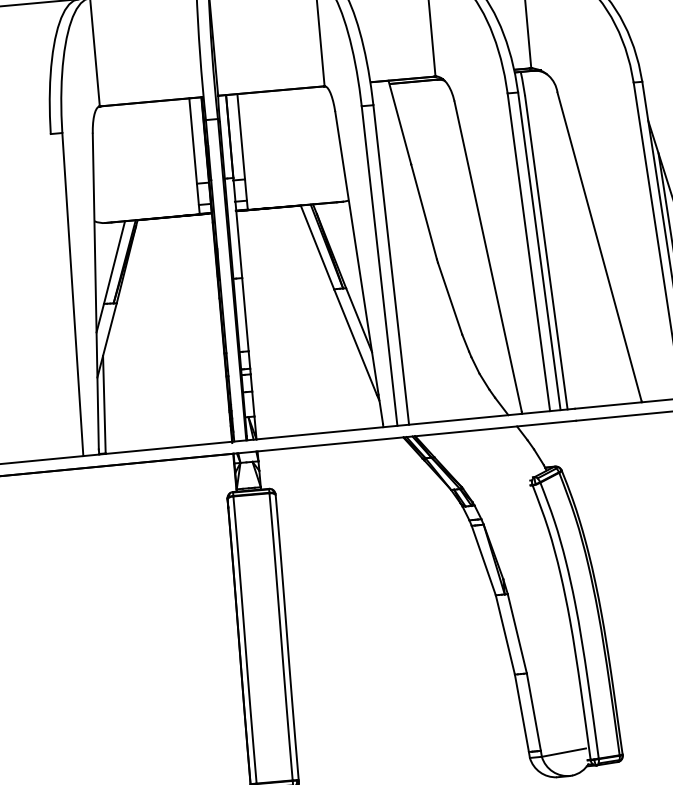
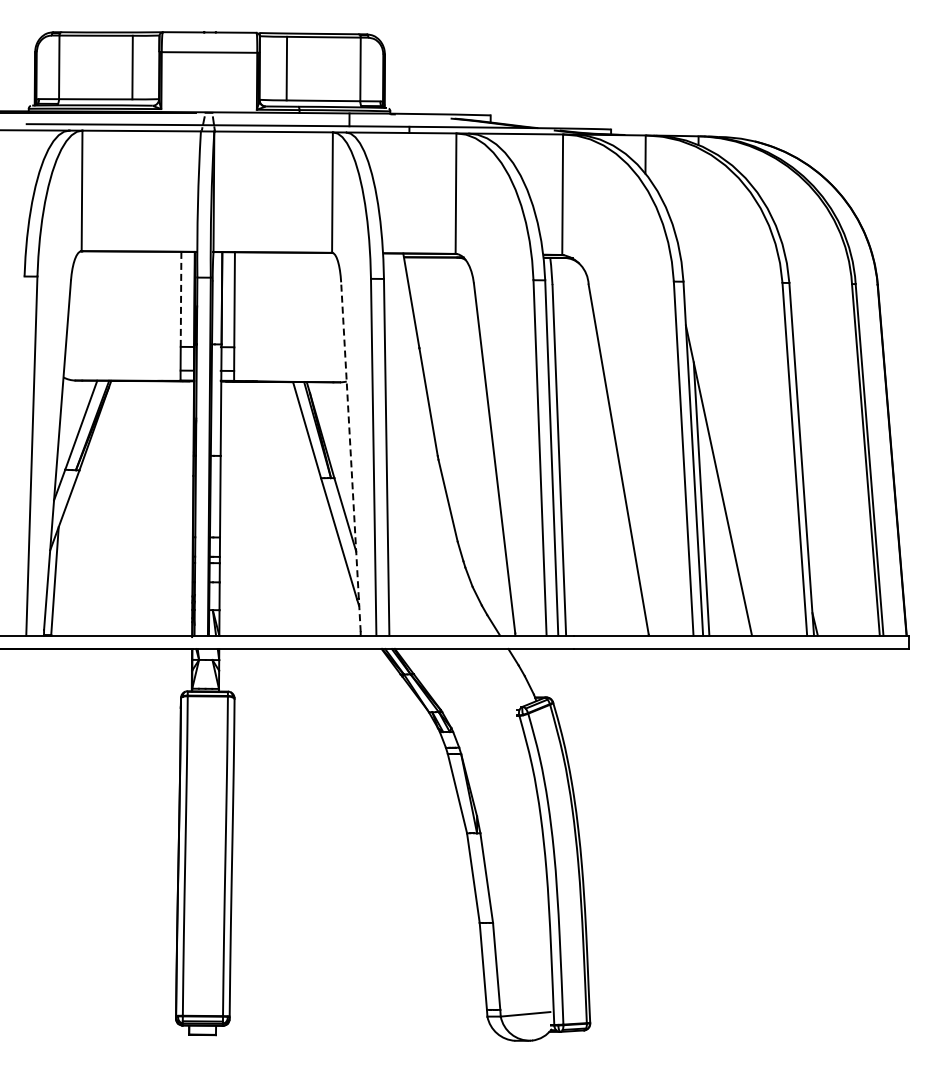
line: (193, 141) -> (181, 299), solid -> dashed
line: (358, 267) -> (350, 456), solid -> dashed

